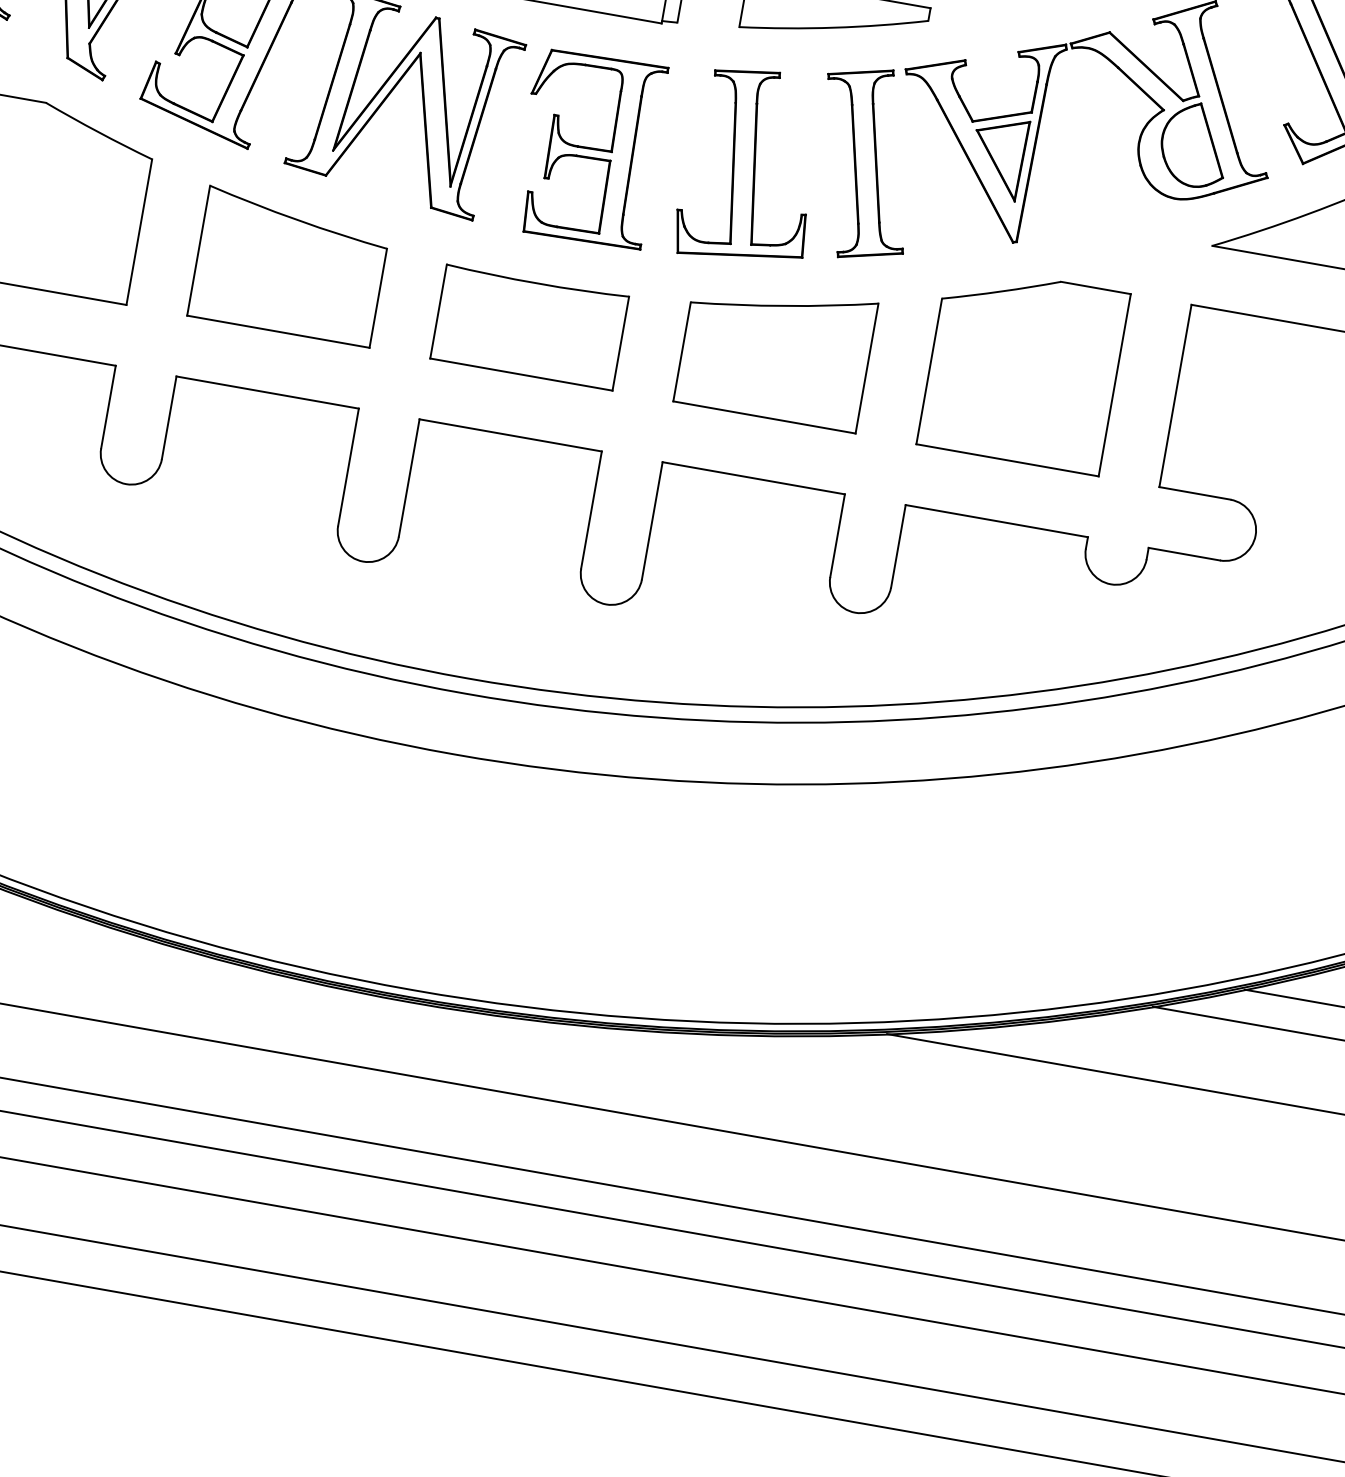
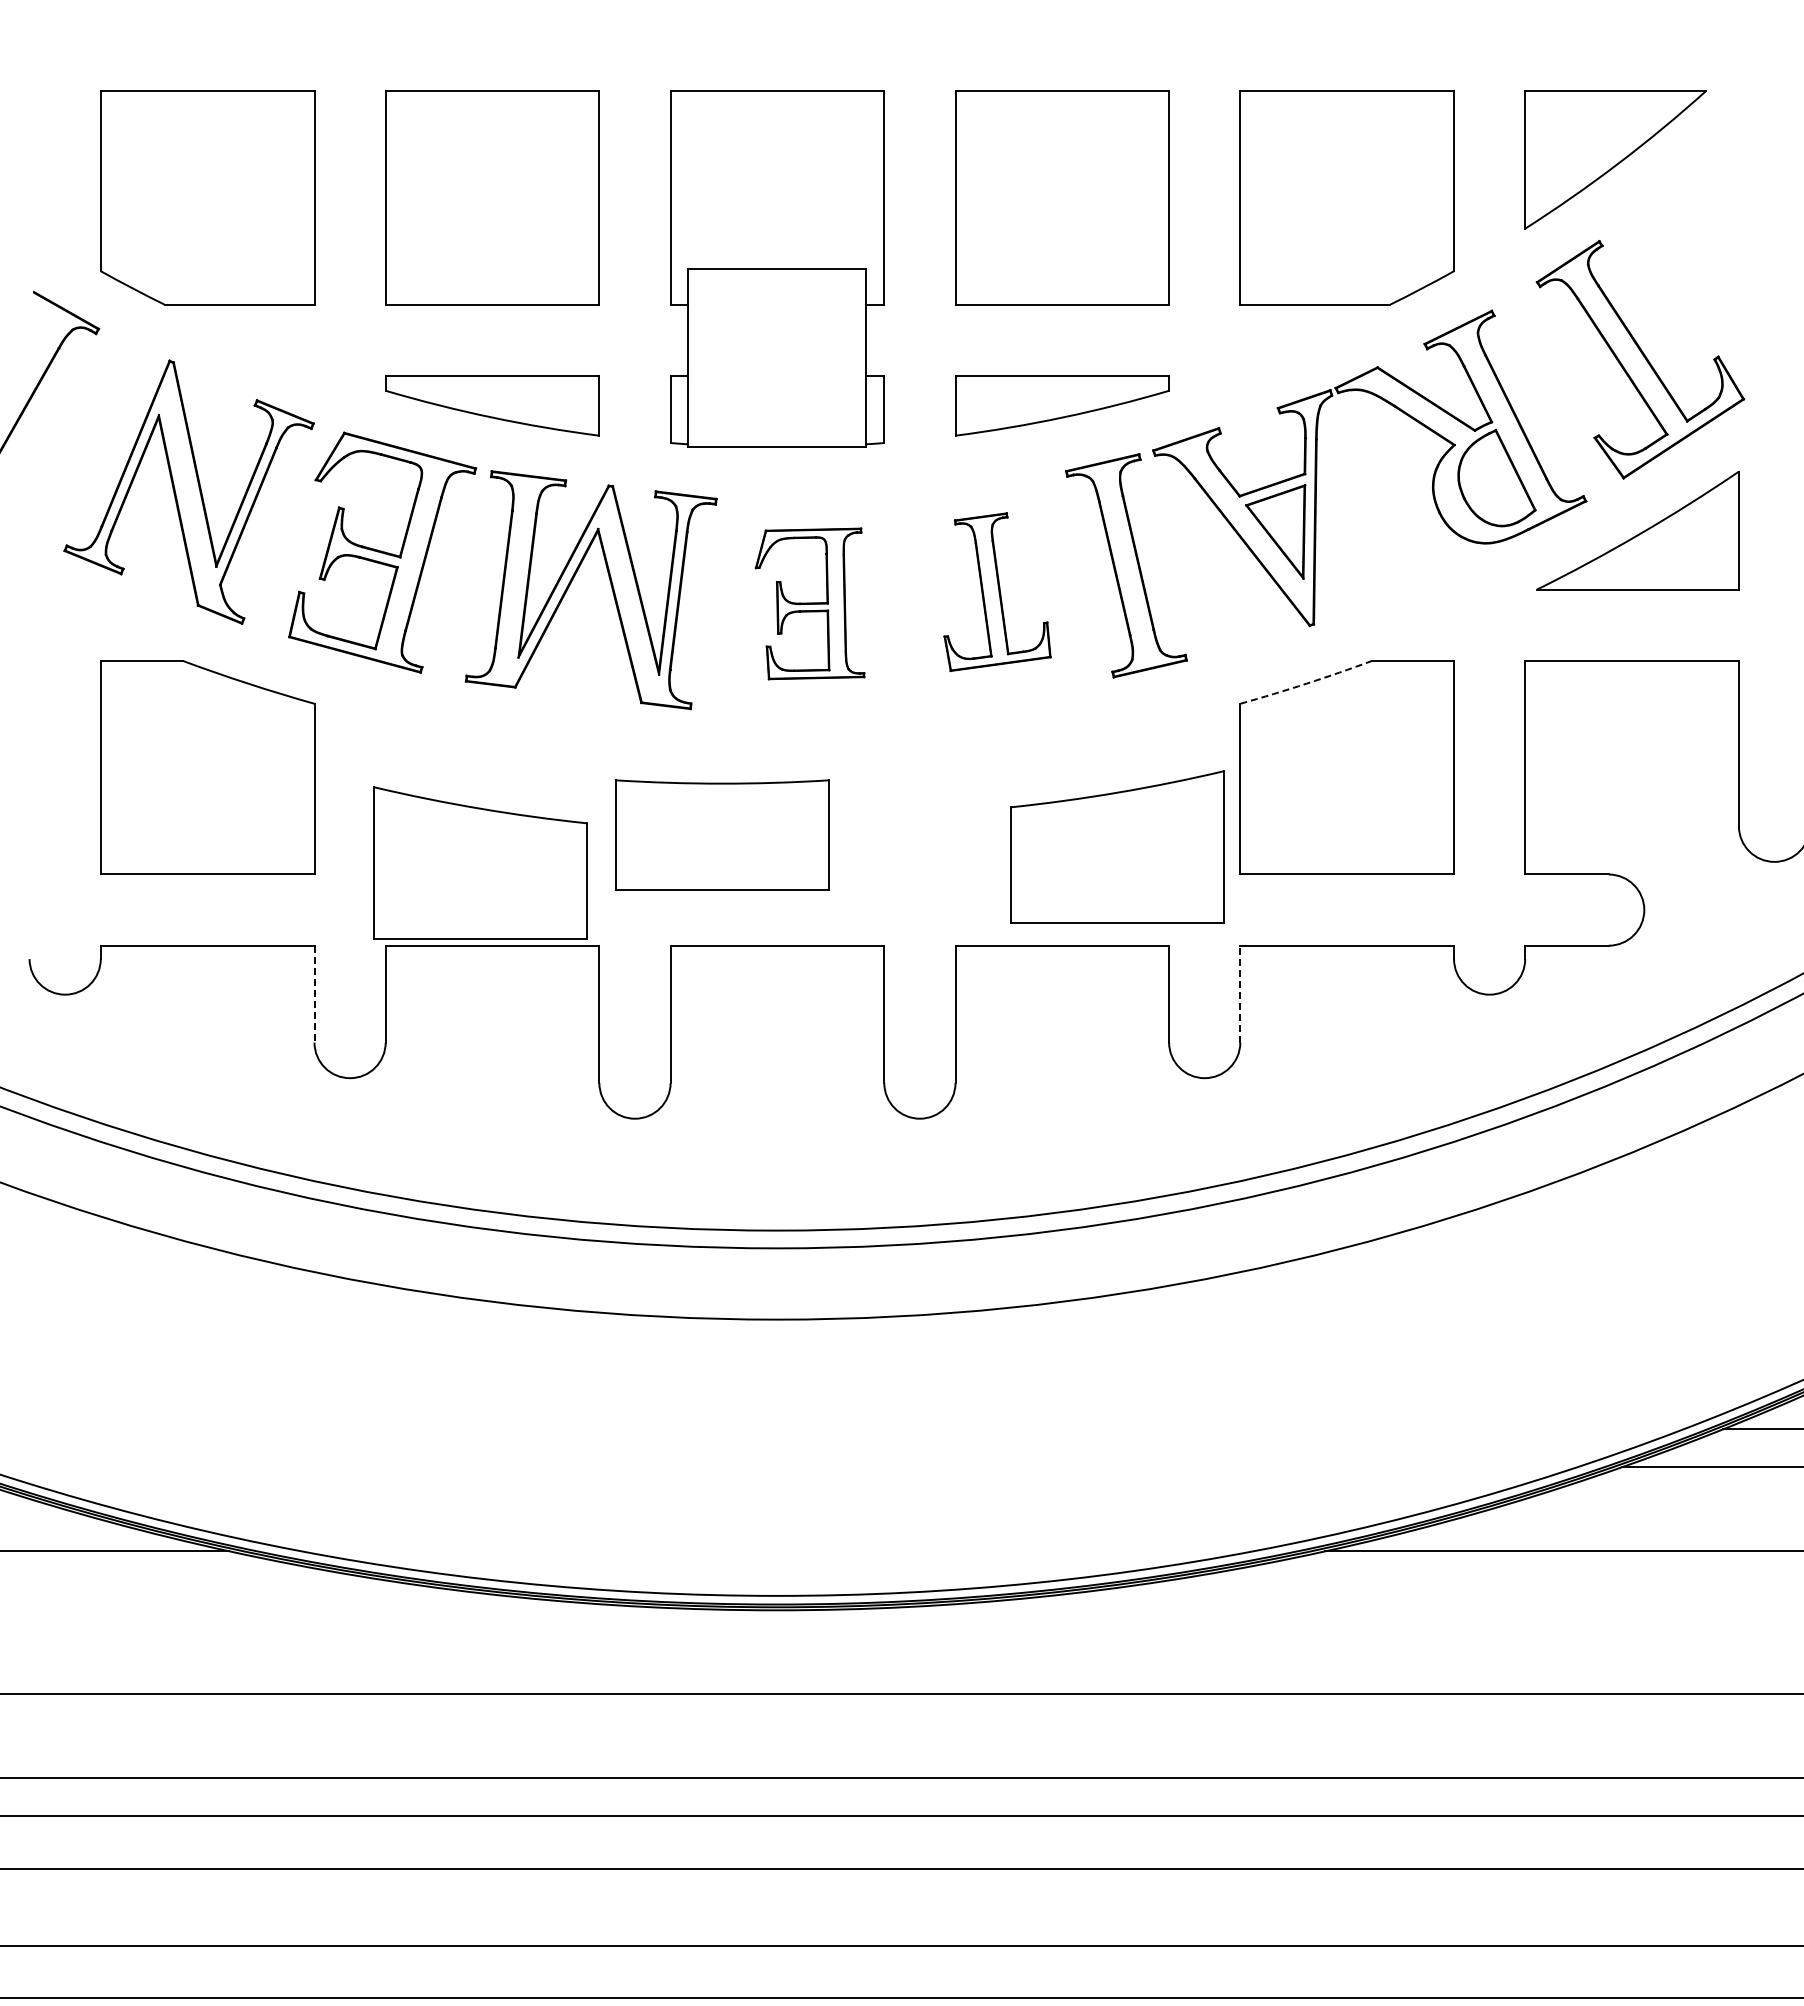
part: (589, 148) -> (809, 603), size x0.7
part: (751, 166) -> (997, 591), size x0.7
part: (289, 266) -> (480, 862), moved
arc: (1001, 291) -> (1306, 683), solid -> dashed
part: (529, 326) -> (722, 834), moved
part: (776, 351) -> (1117, 846), moved
line: (108, 407) -> (314, 994), solid -> dashed
line: (898, 545) -> (1240, 993), solid -> dashed

